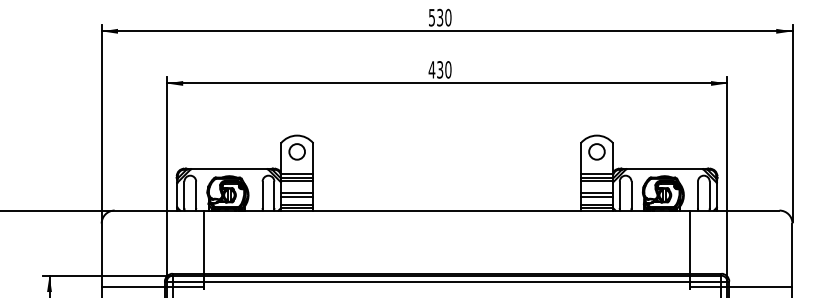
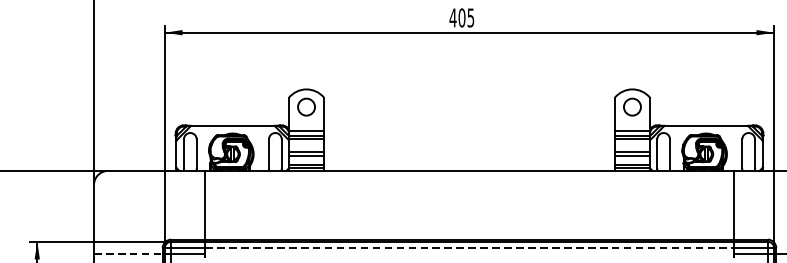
text: (444, 69) -> (466, 17), 430 -> 405
line: (447, 281) -> (469, 248), solid -> dashed
line: (133, 286) -> (128, 253), solid -> dashed

